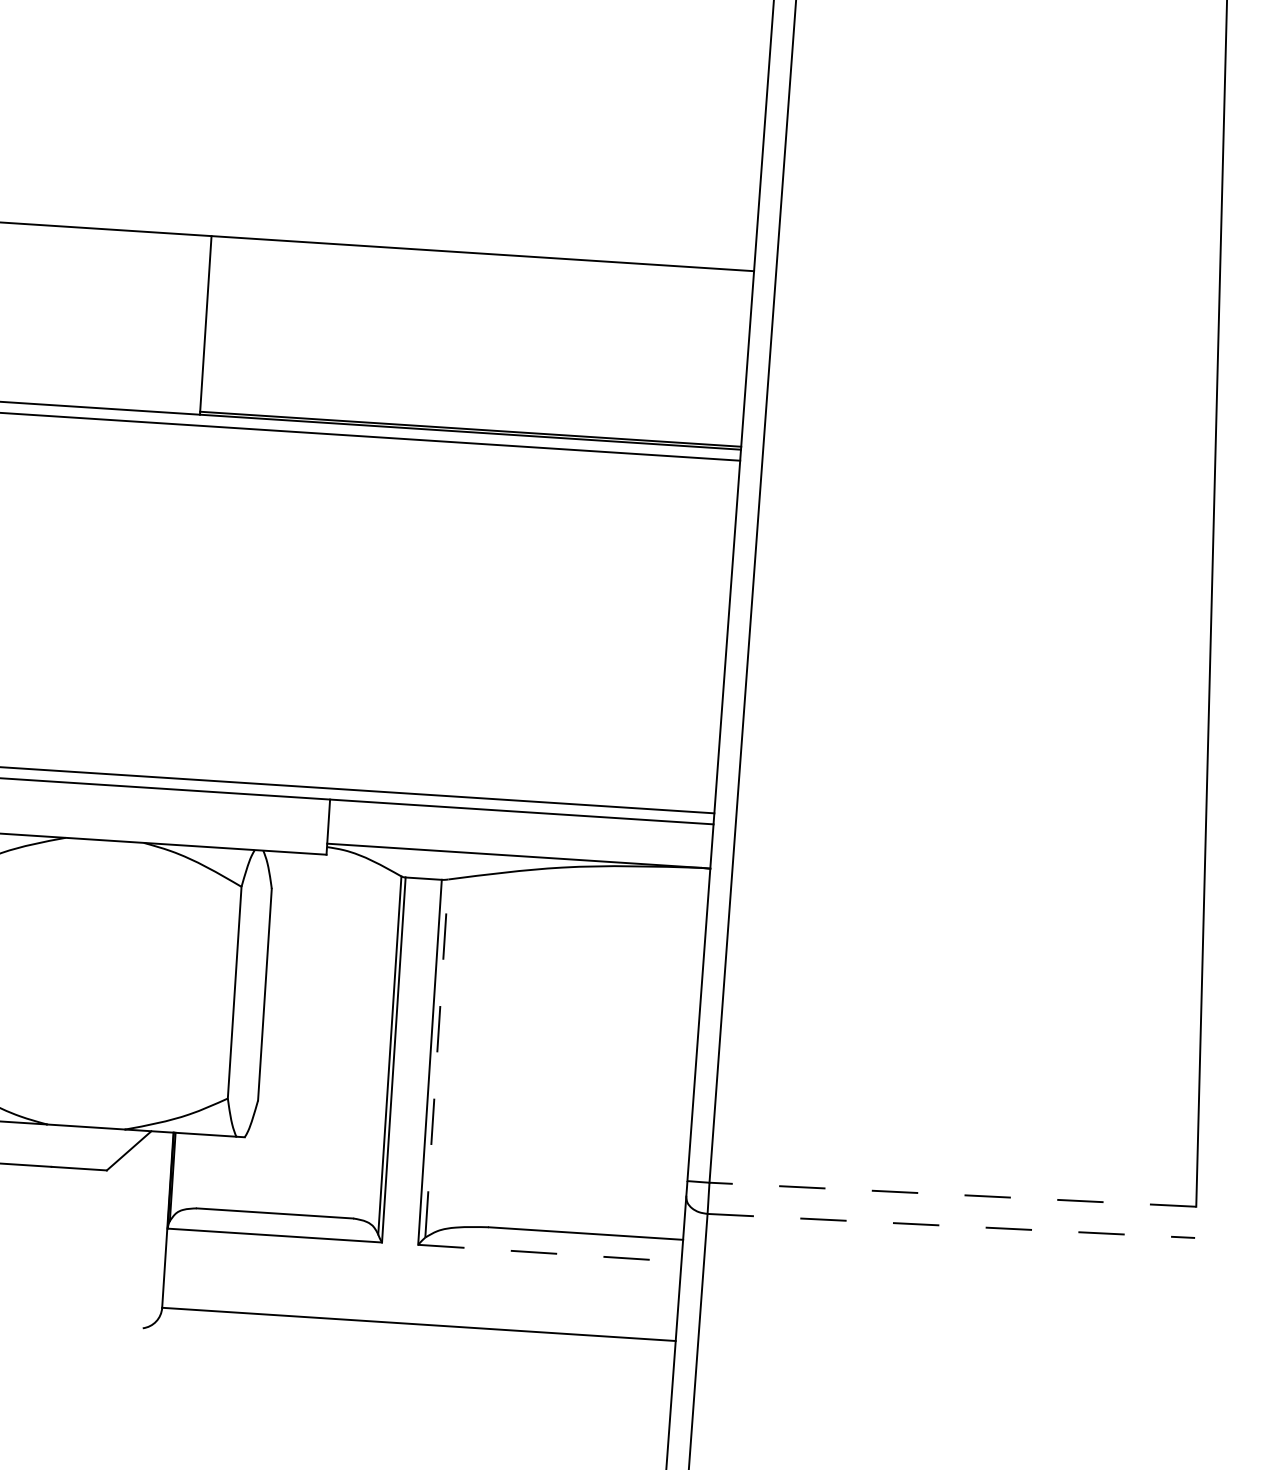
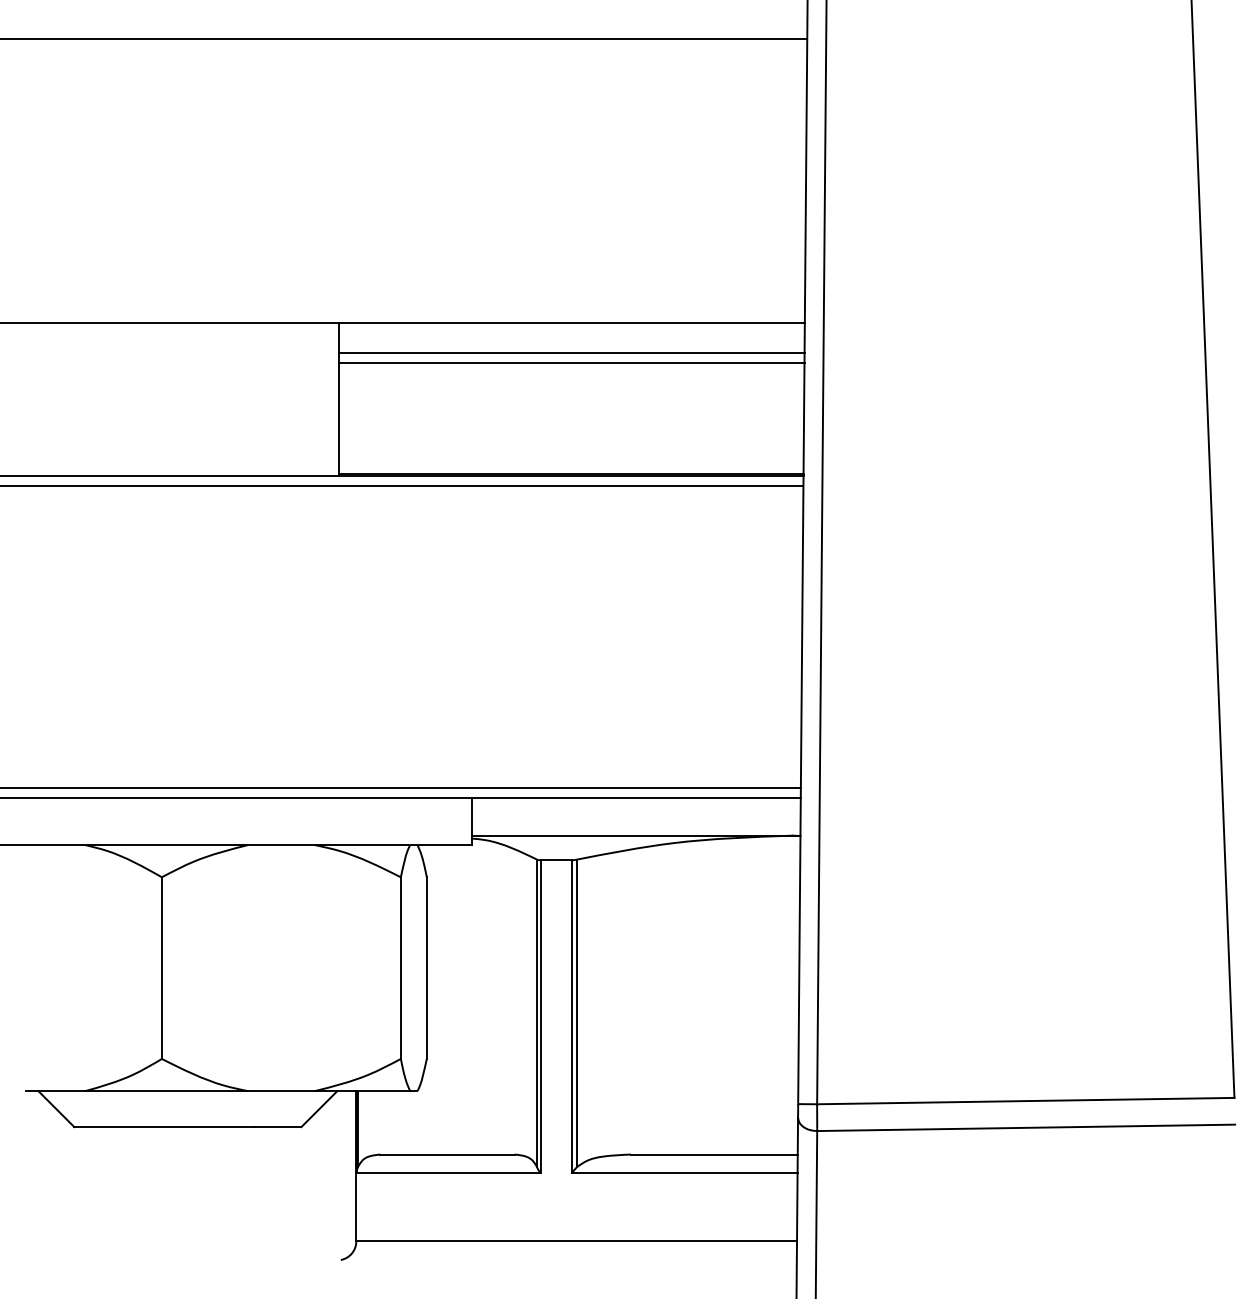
line: (479, 289) -> (571, 353), added
line: (479, 299) -> (571, 362), added
line: (437, 1058) -> (577, 1013), dashed -> solid
line: (952, 1195) -> (1025, 1101), dashed -> solid
line: (951, 1225) -> (1026, 1127), dashed -> solid
line: (549, 1253) -> (684, 1173), dashed -> solid

